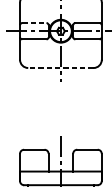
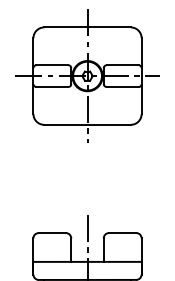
line: (34, 23) -> (52, 65), dashed -> solid
line: (60, 67) -> (87, 124), dashed -> solid

